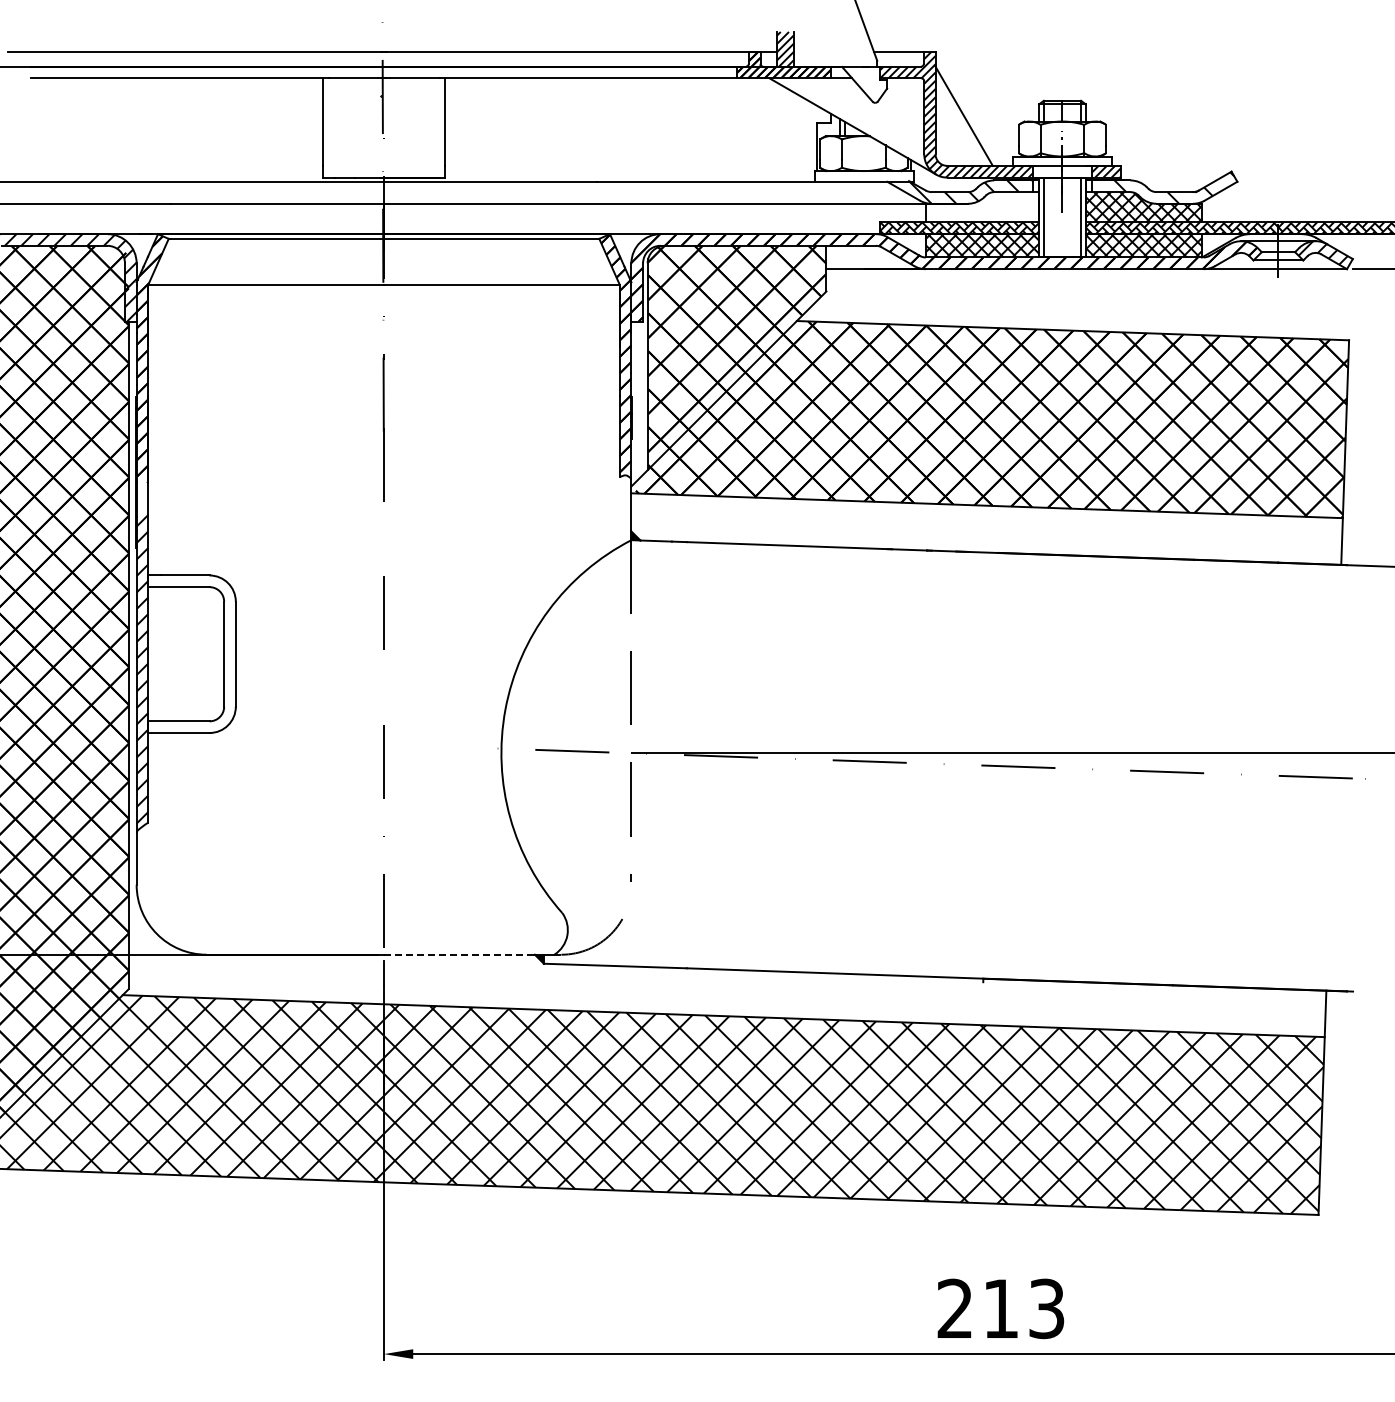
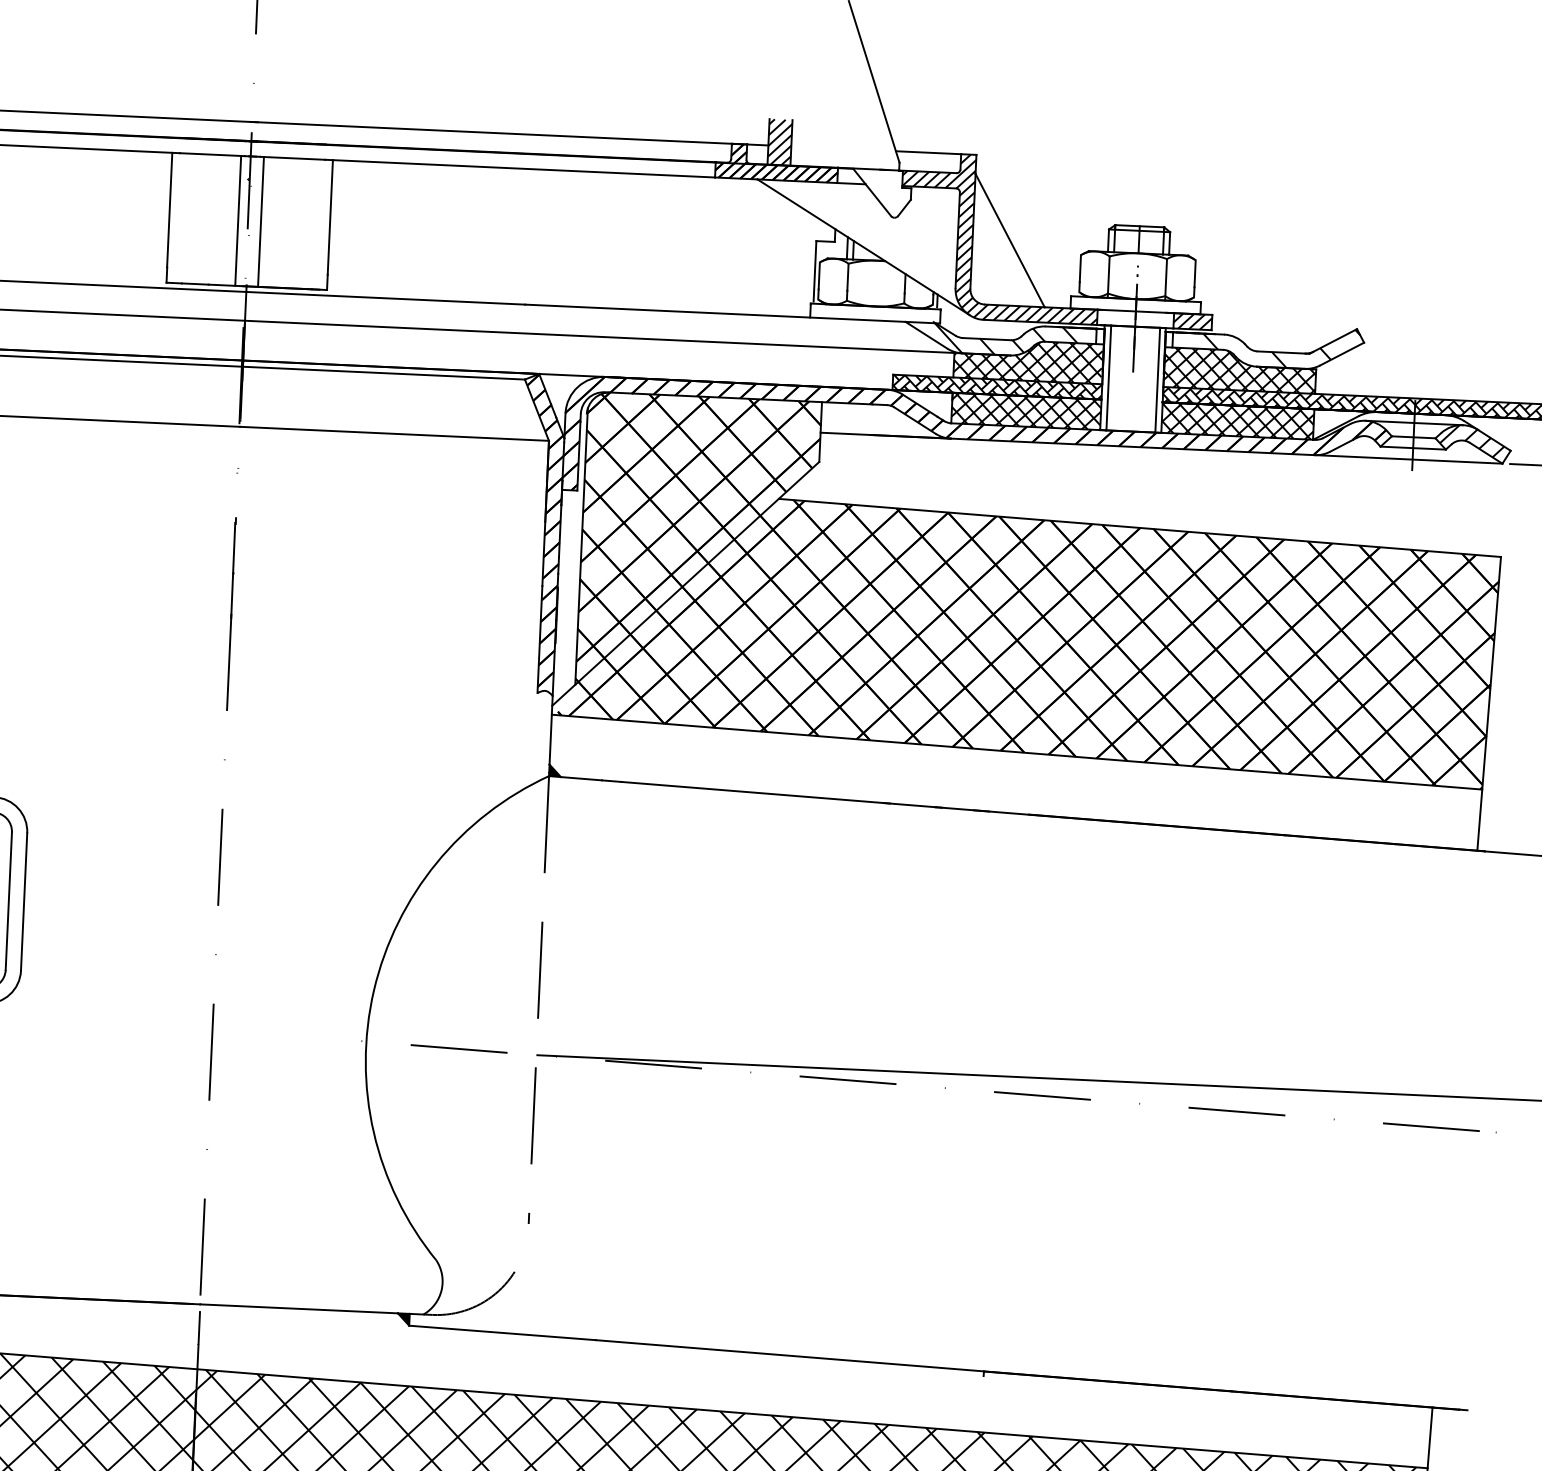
line: (375, 127) -> (238, 220), added
line: (392, 127) -> (260, 221), added
hatch: (981, 207) -> (1027, 361), added
line: (459, 954) -> (299, 1308), dashed -> solid

